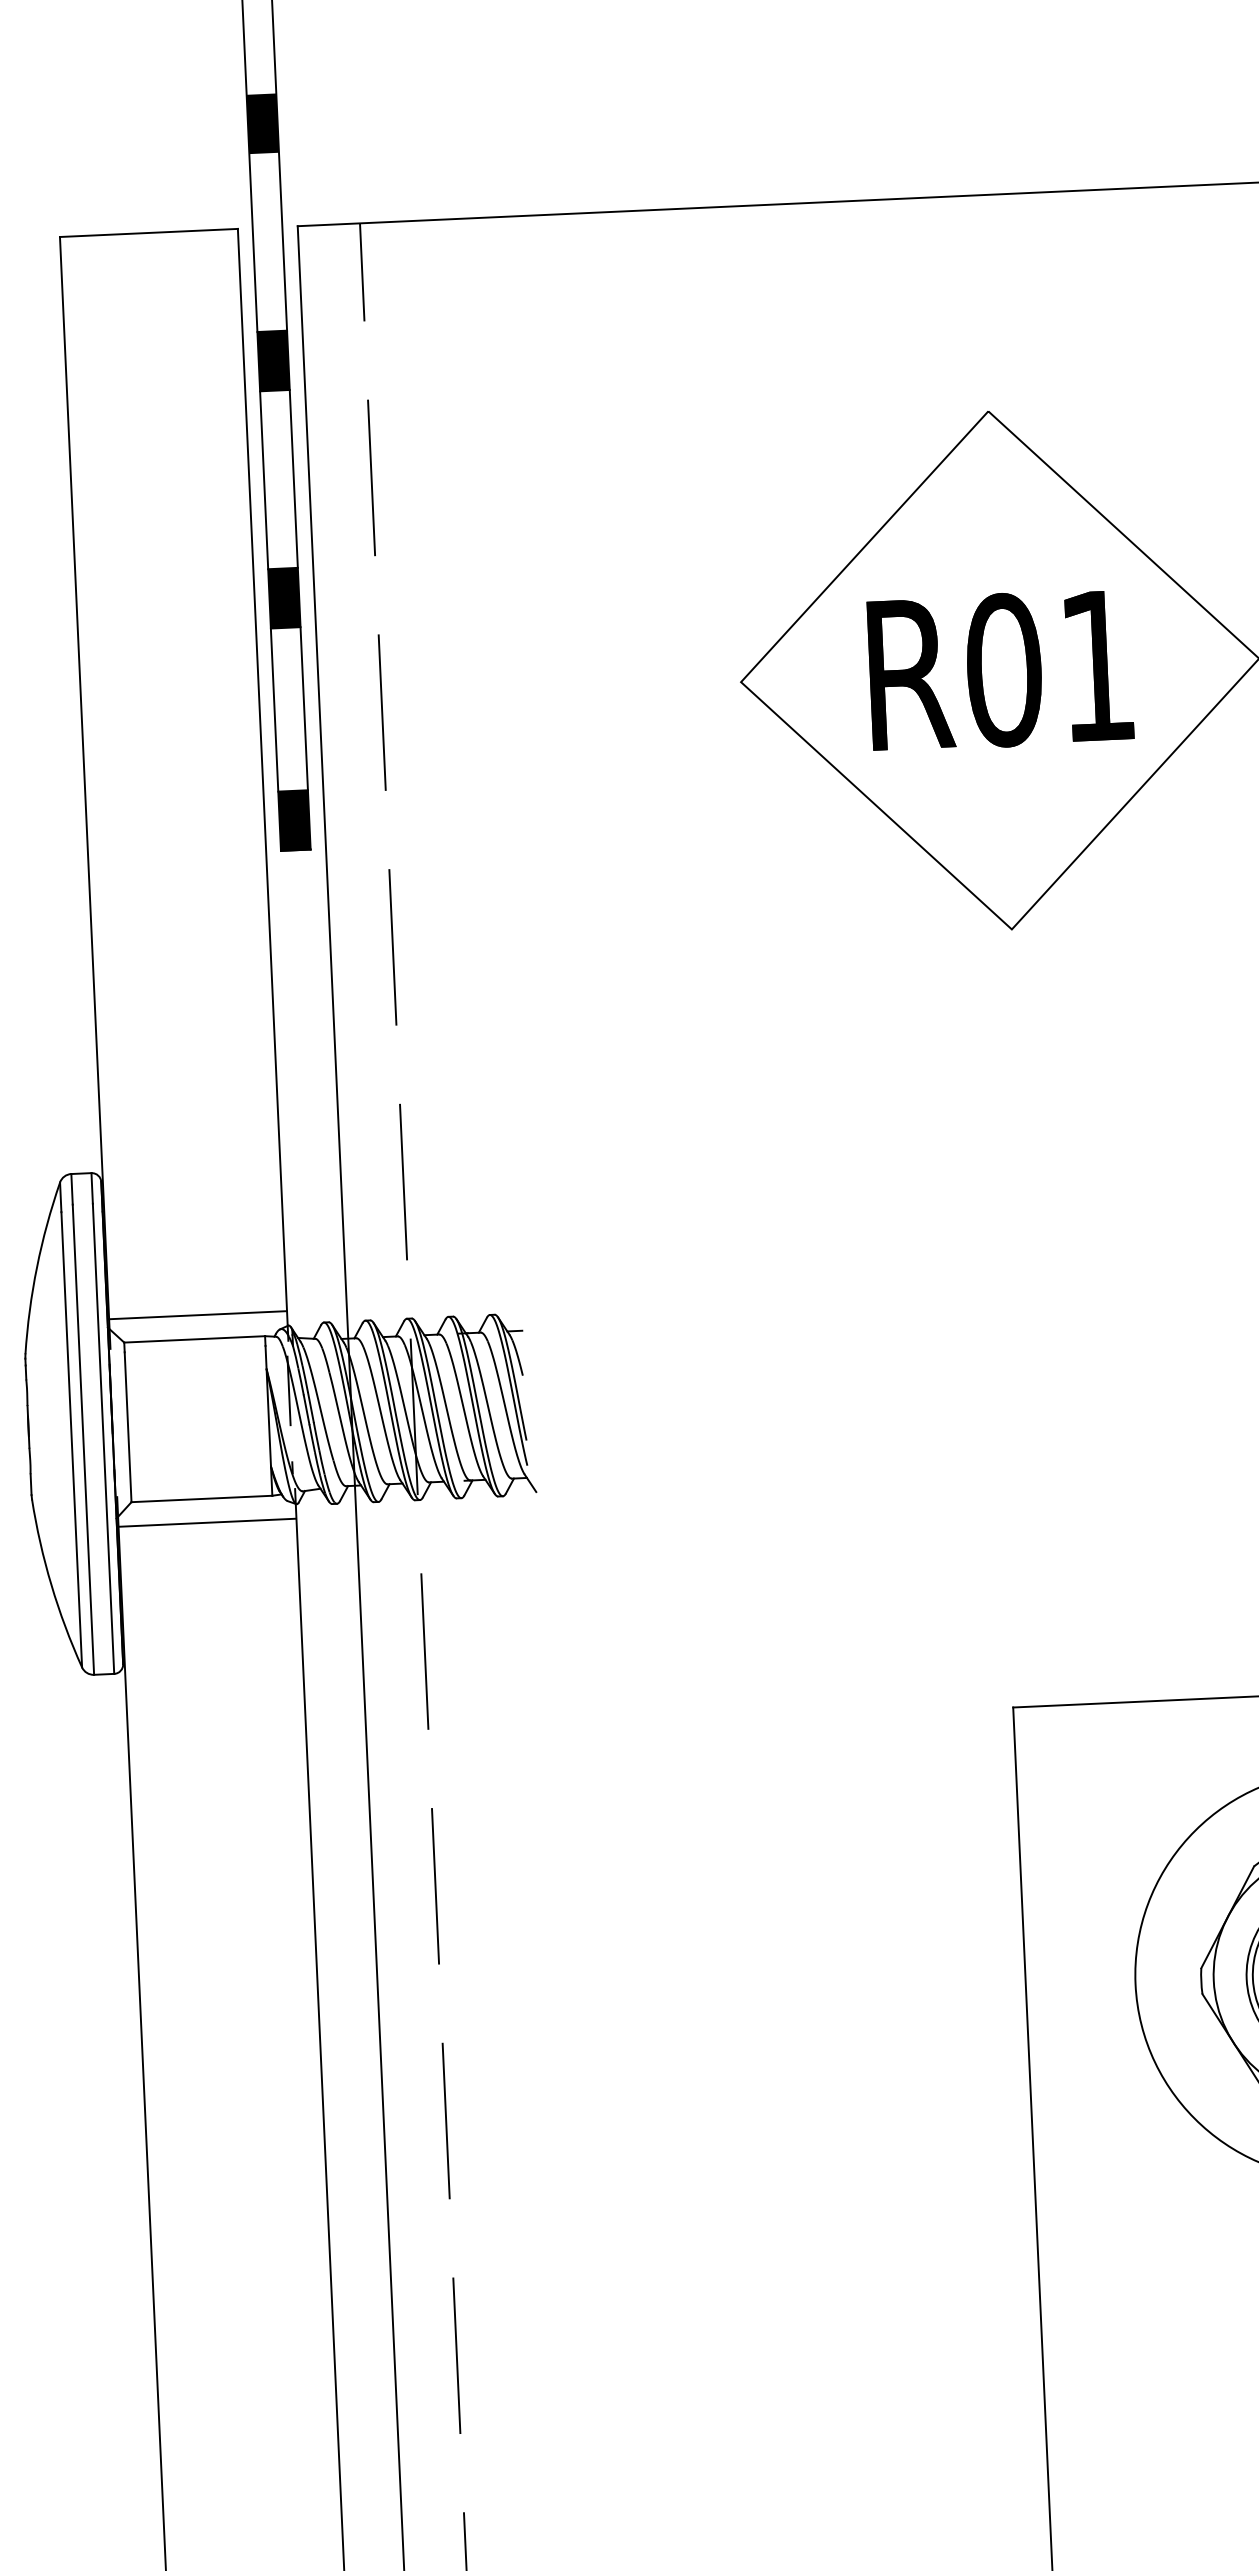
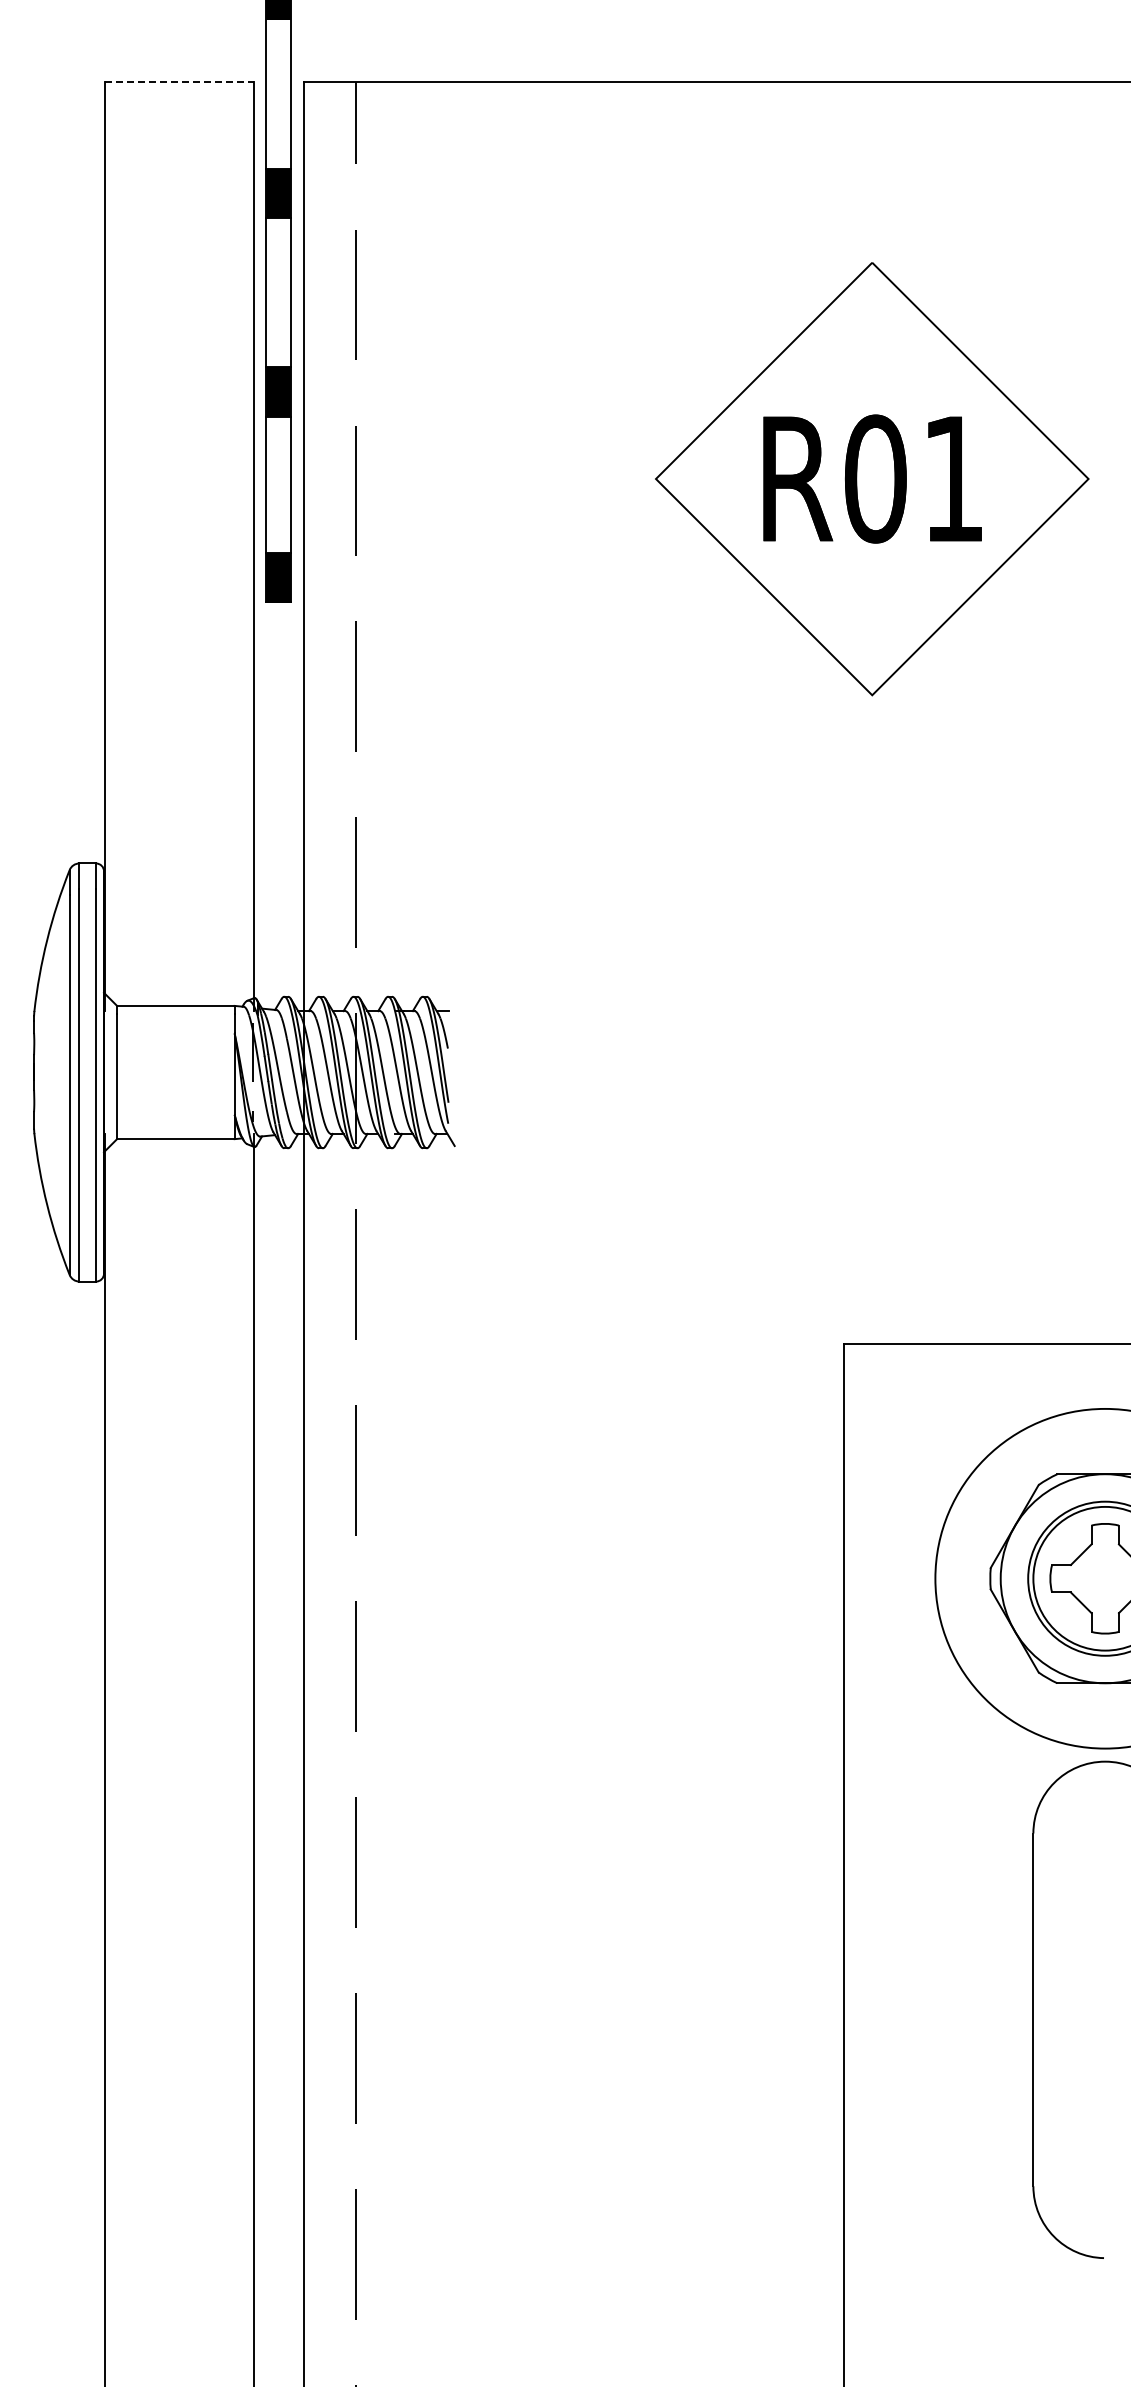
line: (149, 233) -> (180, 82), solid -> dashed
line: (196, 1314) -> (178, 985), removed
line: (206, 1523) -> (178, 1159), removed

